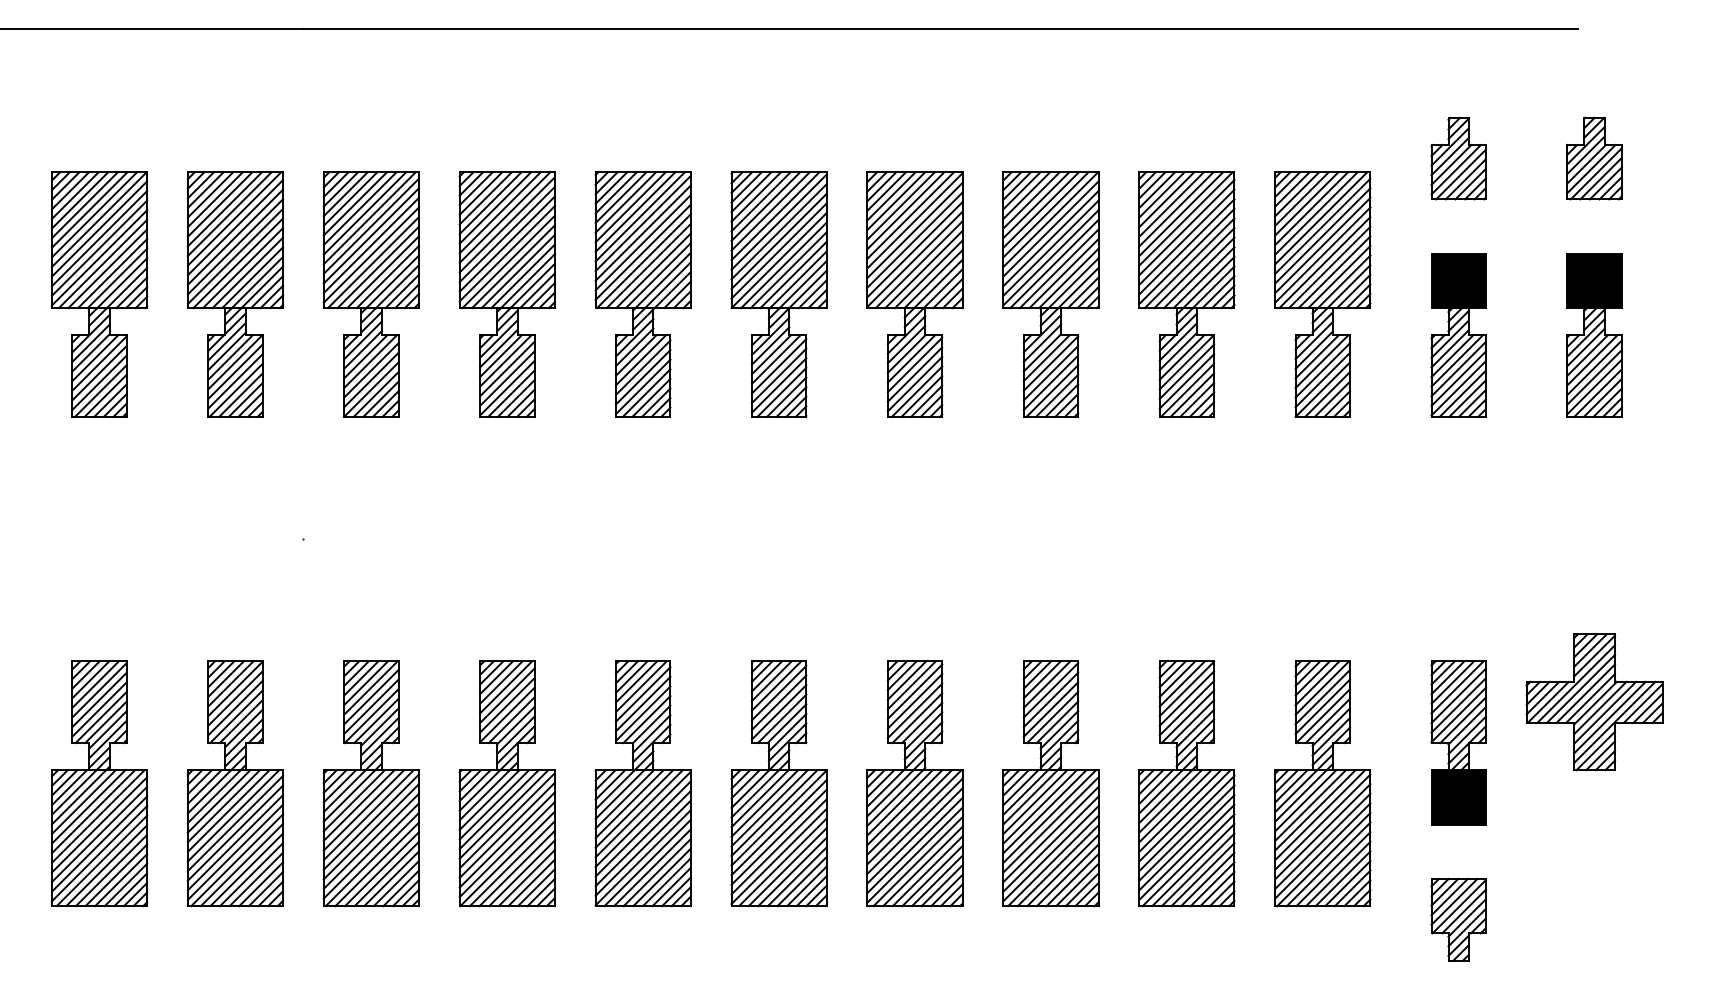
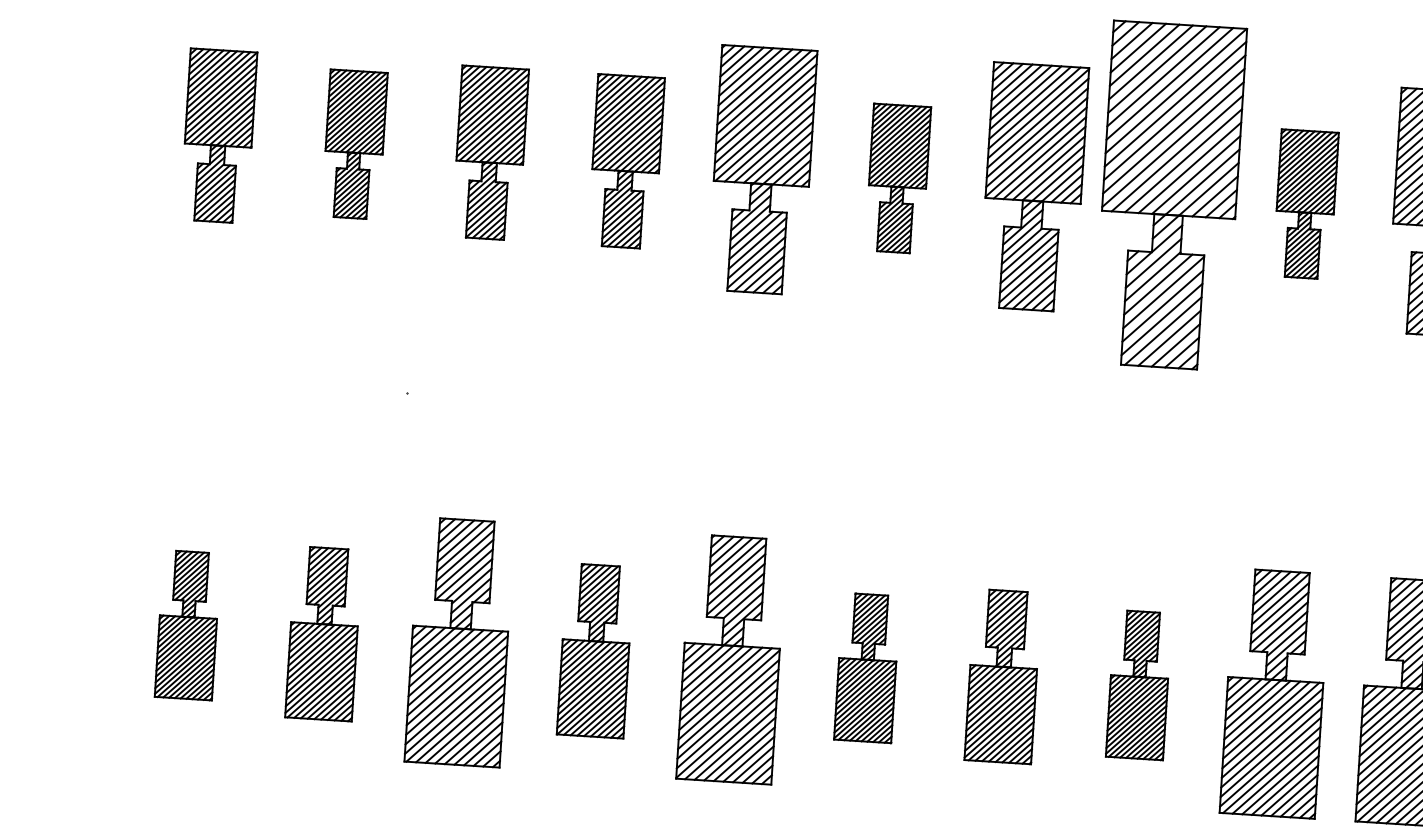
part: (99, 294) -> (218, 136), size x0.7
part: (235, 294) -> (354, 144), size x0.6
part: (370, 294) -> (489, 153), size x0.7
part: (506, 294) -> (625, 161), size x0.7
part: (778, 294) -> (897, 178), size x0.6
part: (1050, 294) -> (1169, 195), size x1.4
part: (1186, 294) -> (1305, 204), size x0.6
part: (99, 783) -> (187, 624), size x0.6
part: (235, 783) -> (323, 633), size x0.7
part: (506, 783) -> (594, 650), size x0.7
part: (778, 783) -> (866, 667), size x0.6
part: (914, 783) -> (1002, 676), size x0.7
part: (1050, 783) -> (1138, 684), size x0.6

